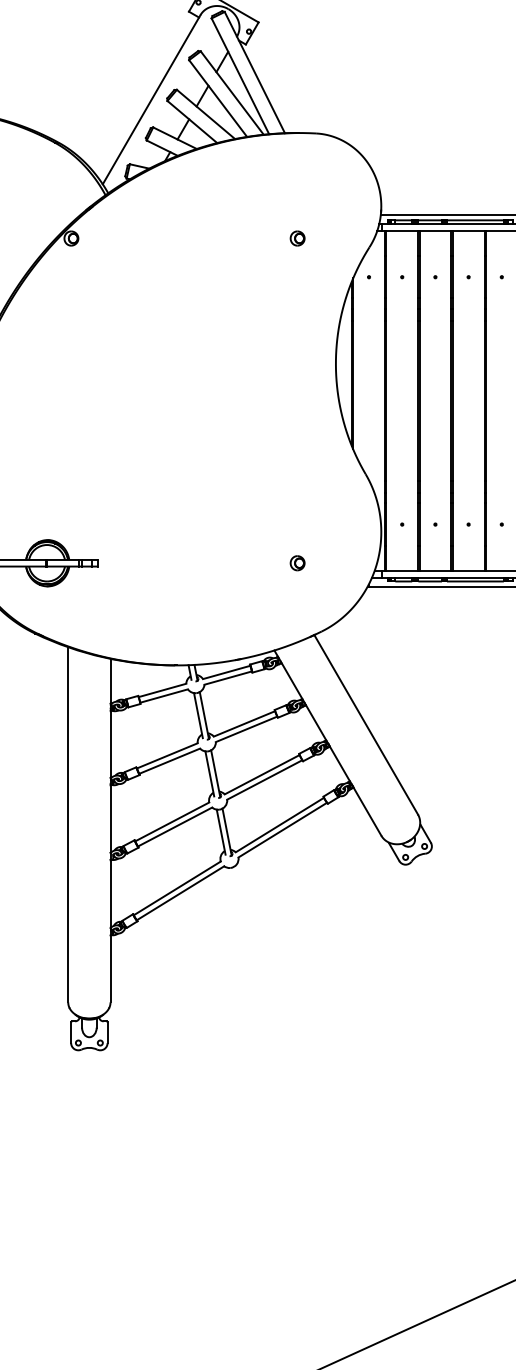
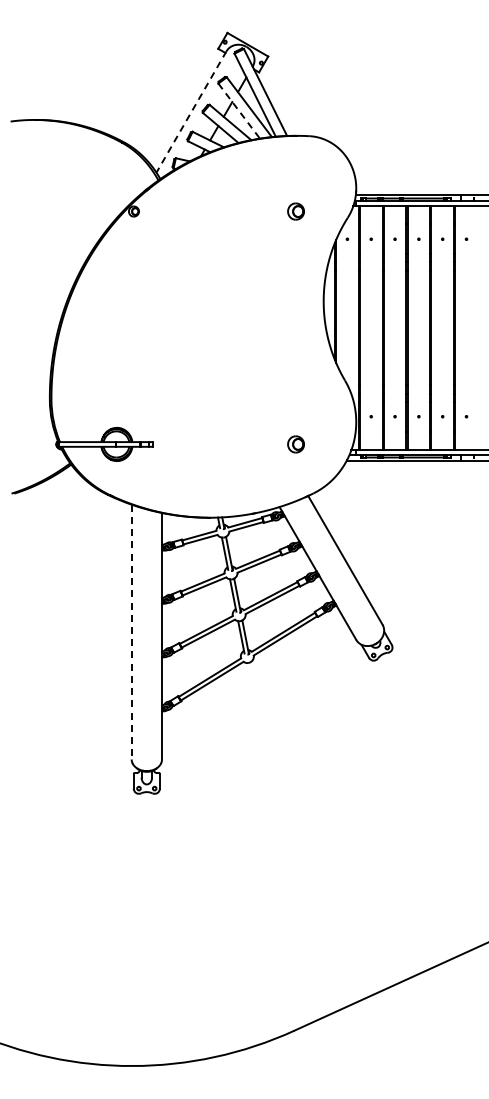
line: (218, 99) -> (239, 111), solid -> dashed
line: (151, 100) -> (191, 112), solid -> dashed
part: (298, 238) -> (296, 211), size x1.6
part: (298, 563) -> (296, 444), size x1.6
line: (67, 825) -> (131, 632), solid -> dashed

